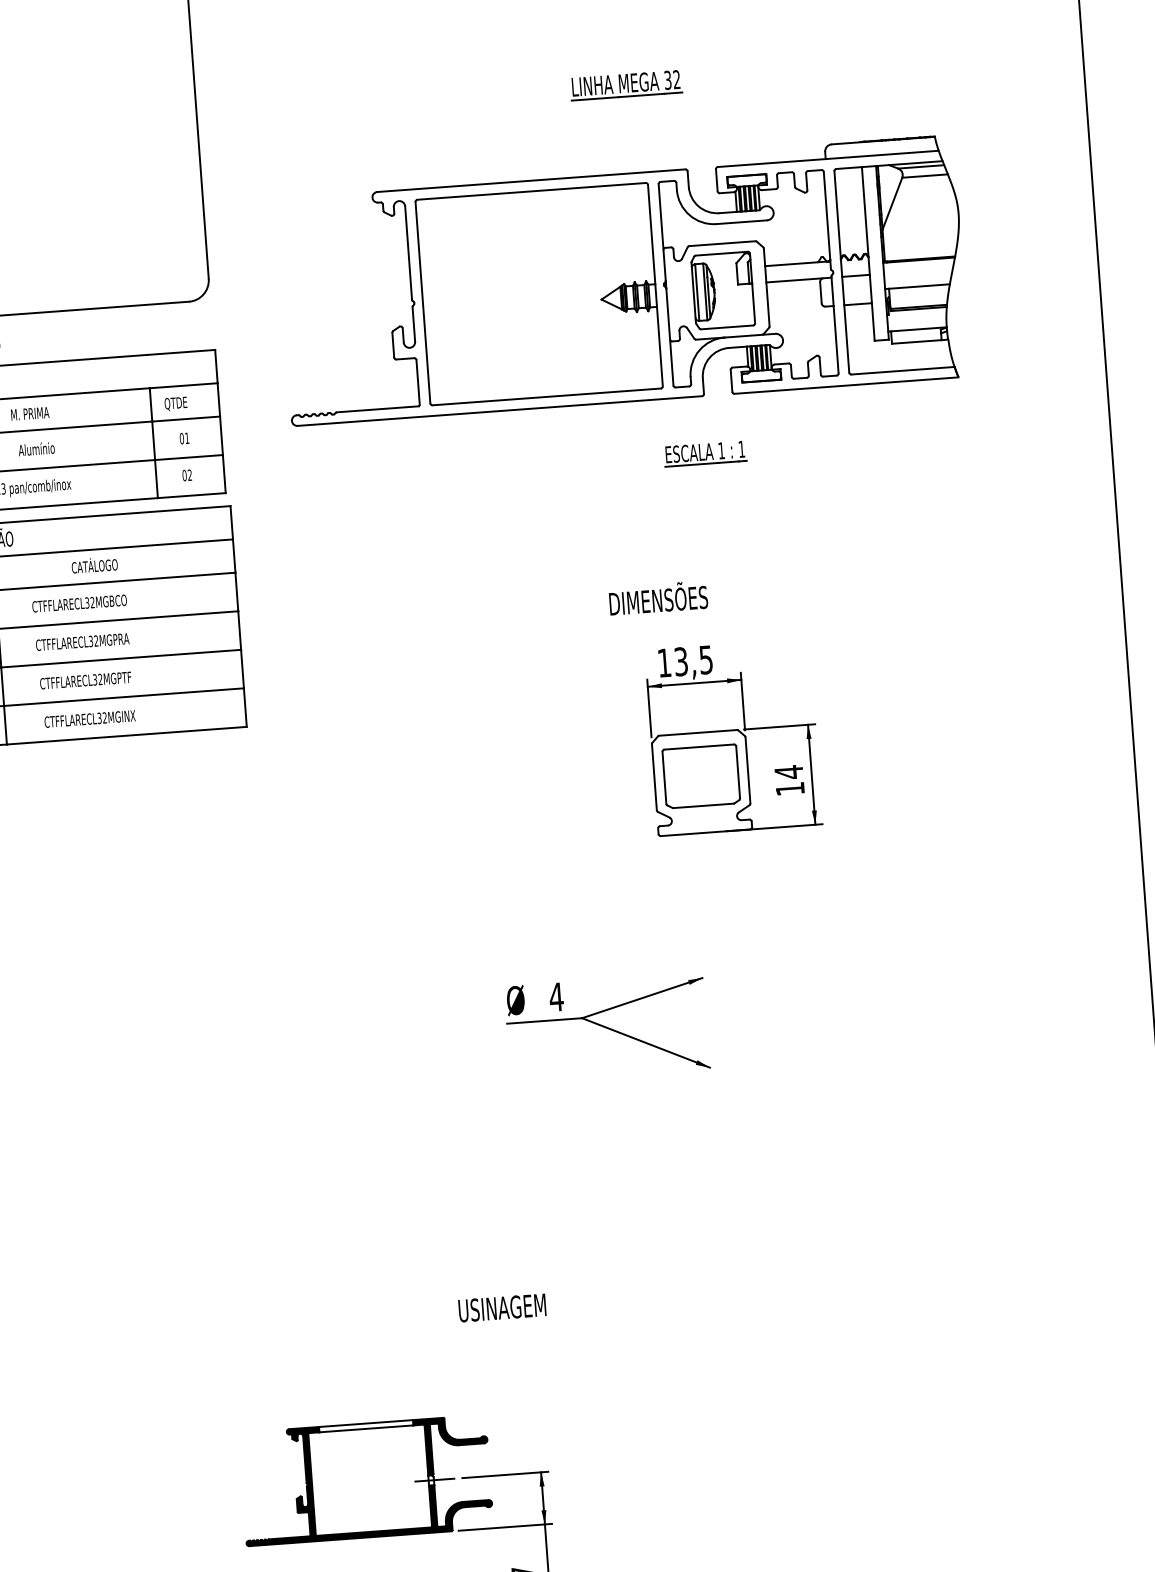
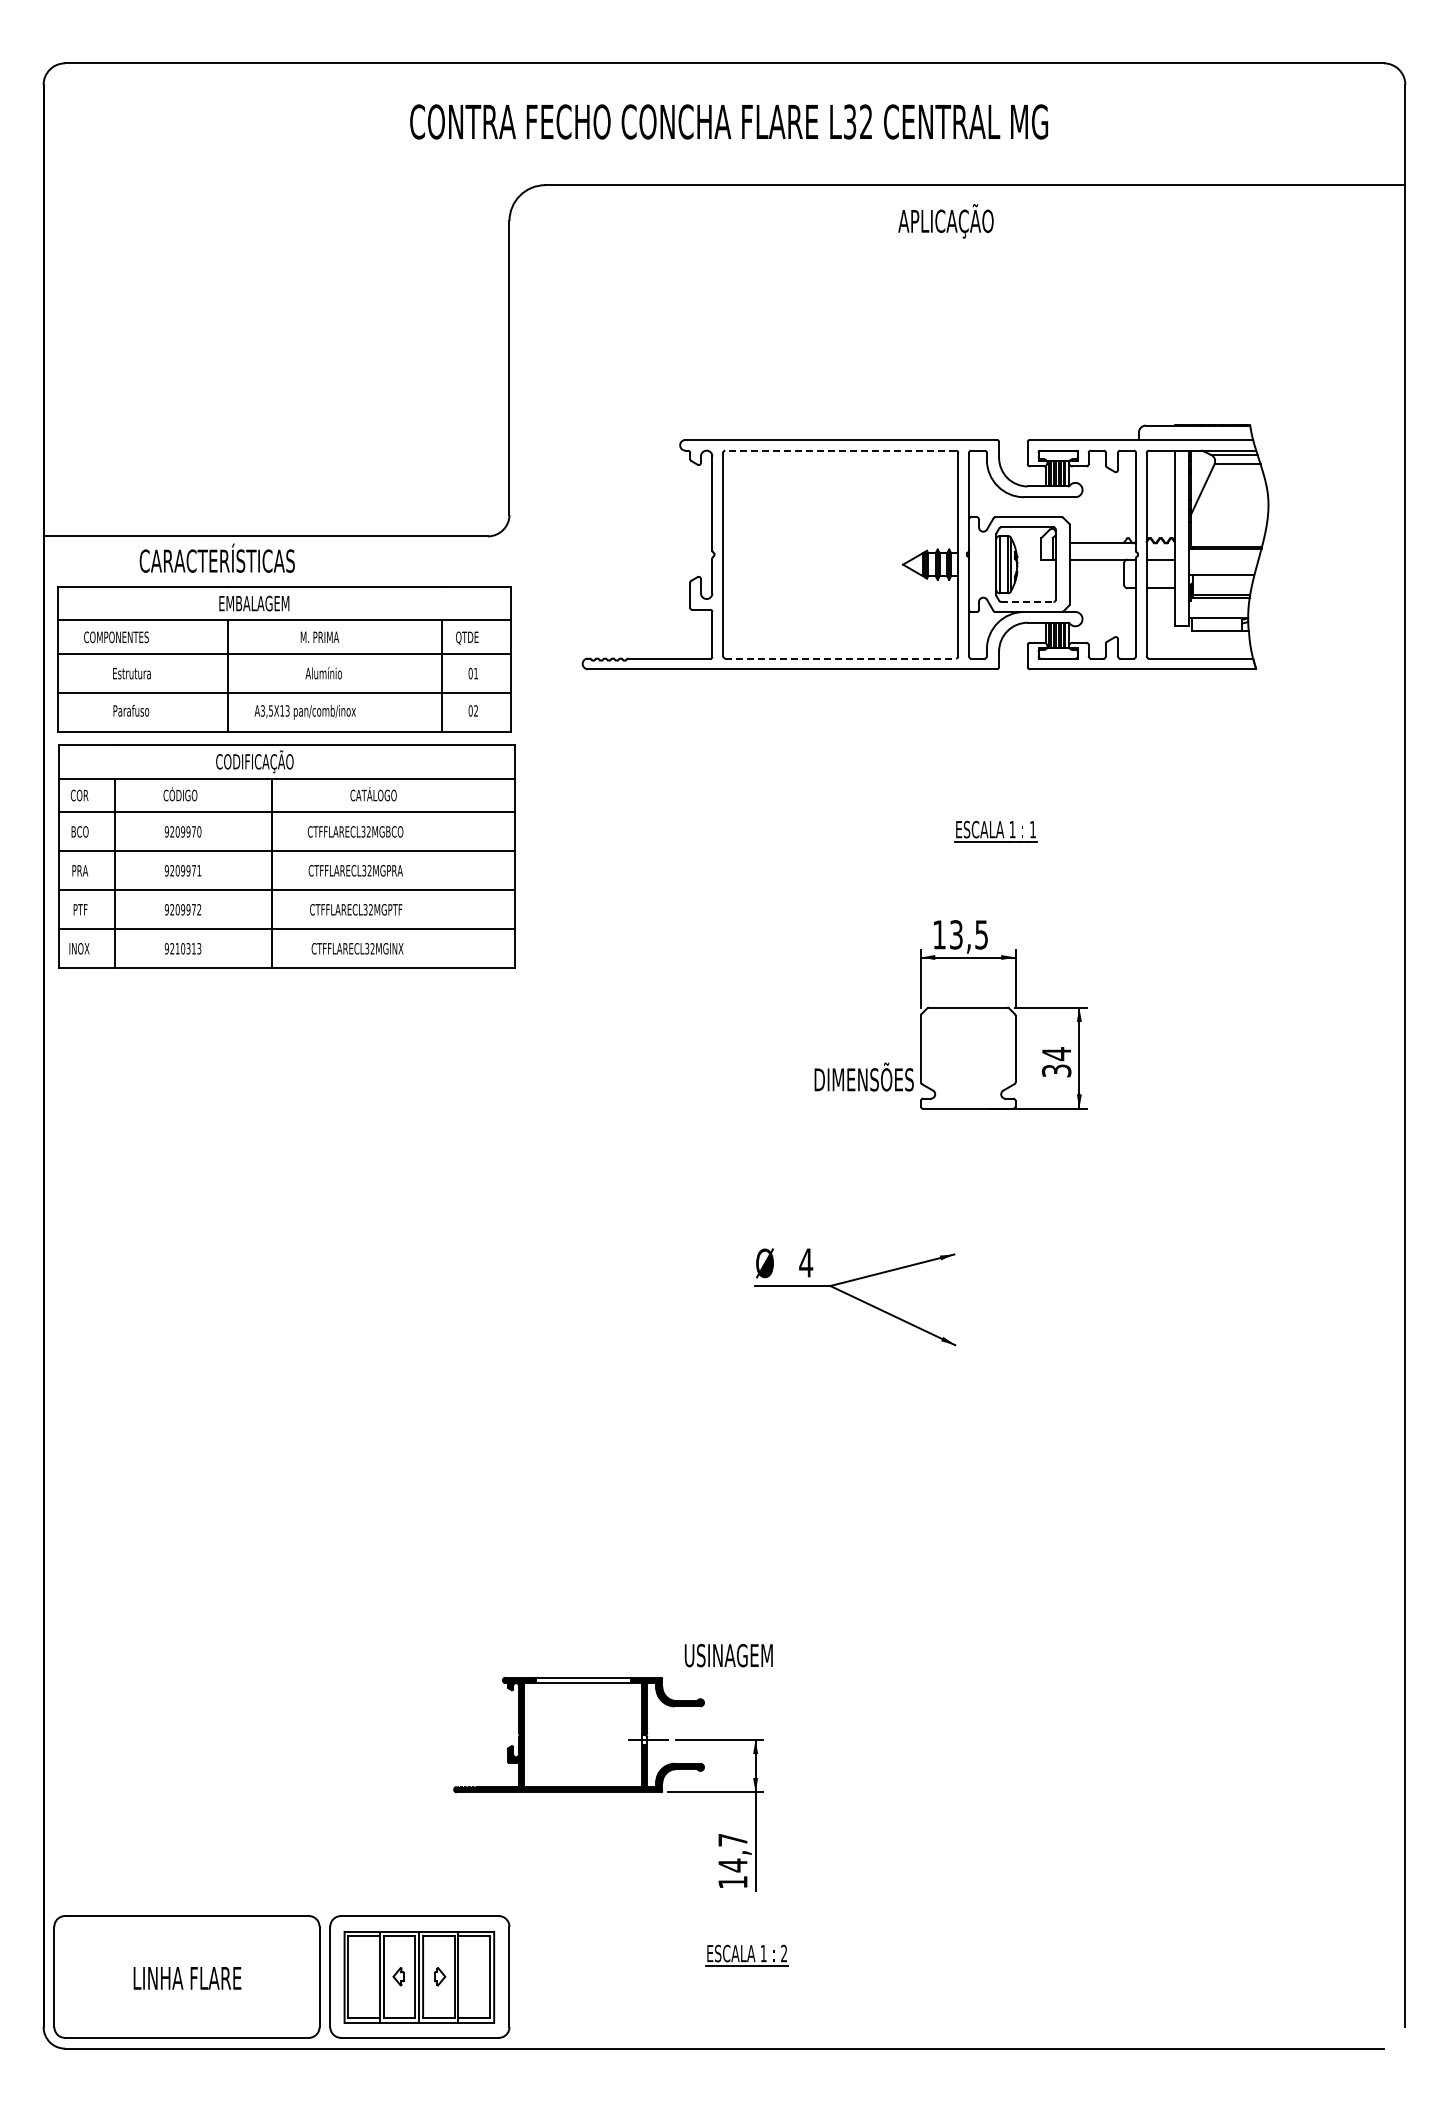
part: (626, 84) -> (943, 350), removed
line: (531, 191) -> (840, 450), solid -> dashed
line: (727, 326) -> (1027, 601), solid -> dashed
line: (547, 396) -> (841, 658), solid -> dashed
part: (704, 453) -> (995, 831), moved
text: (657, 597) -> (863, 1076), moved
part: (701, 776) -> (968, 1051), removed
text: (790, 788) -> (1056, 1070), 14 -> 34
text: (502, 1307) -> (728, 1655), moved

